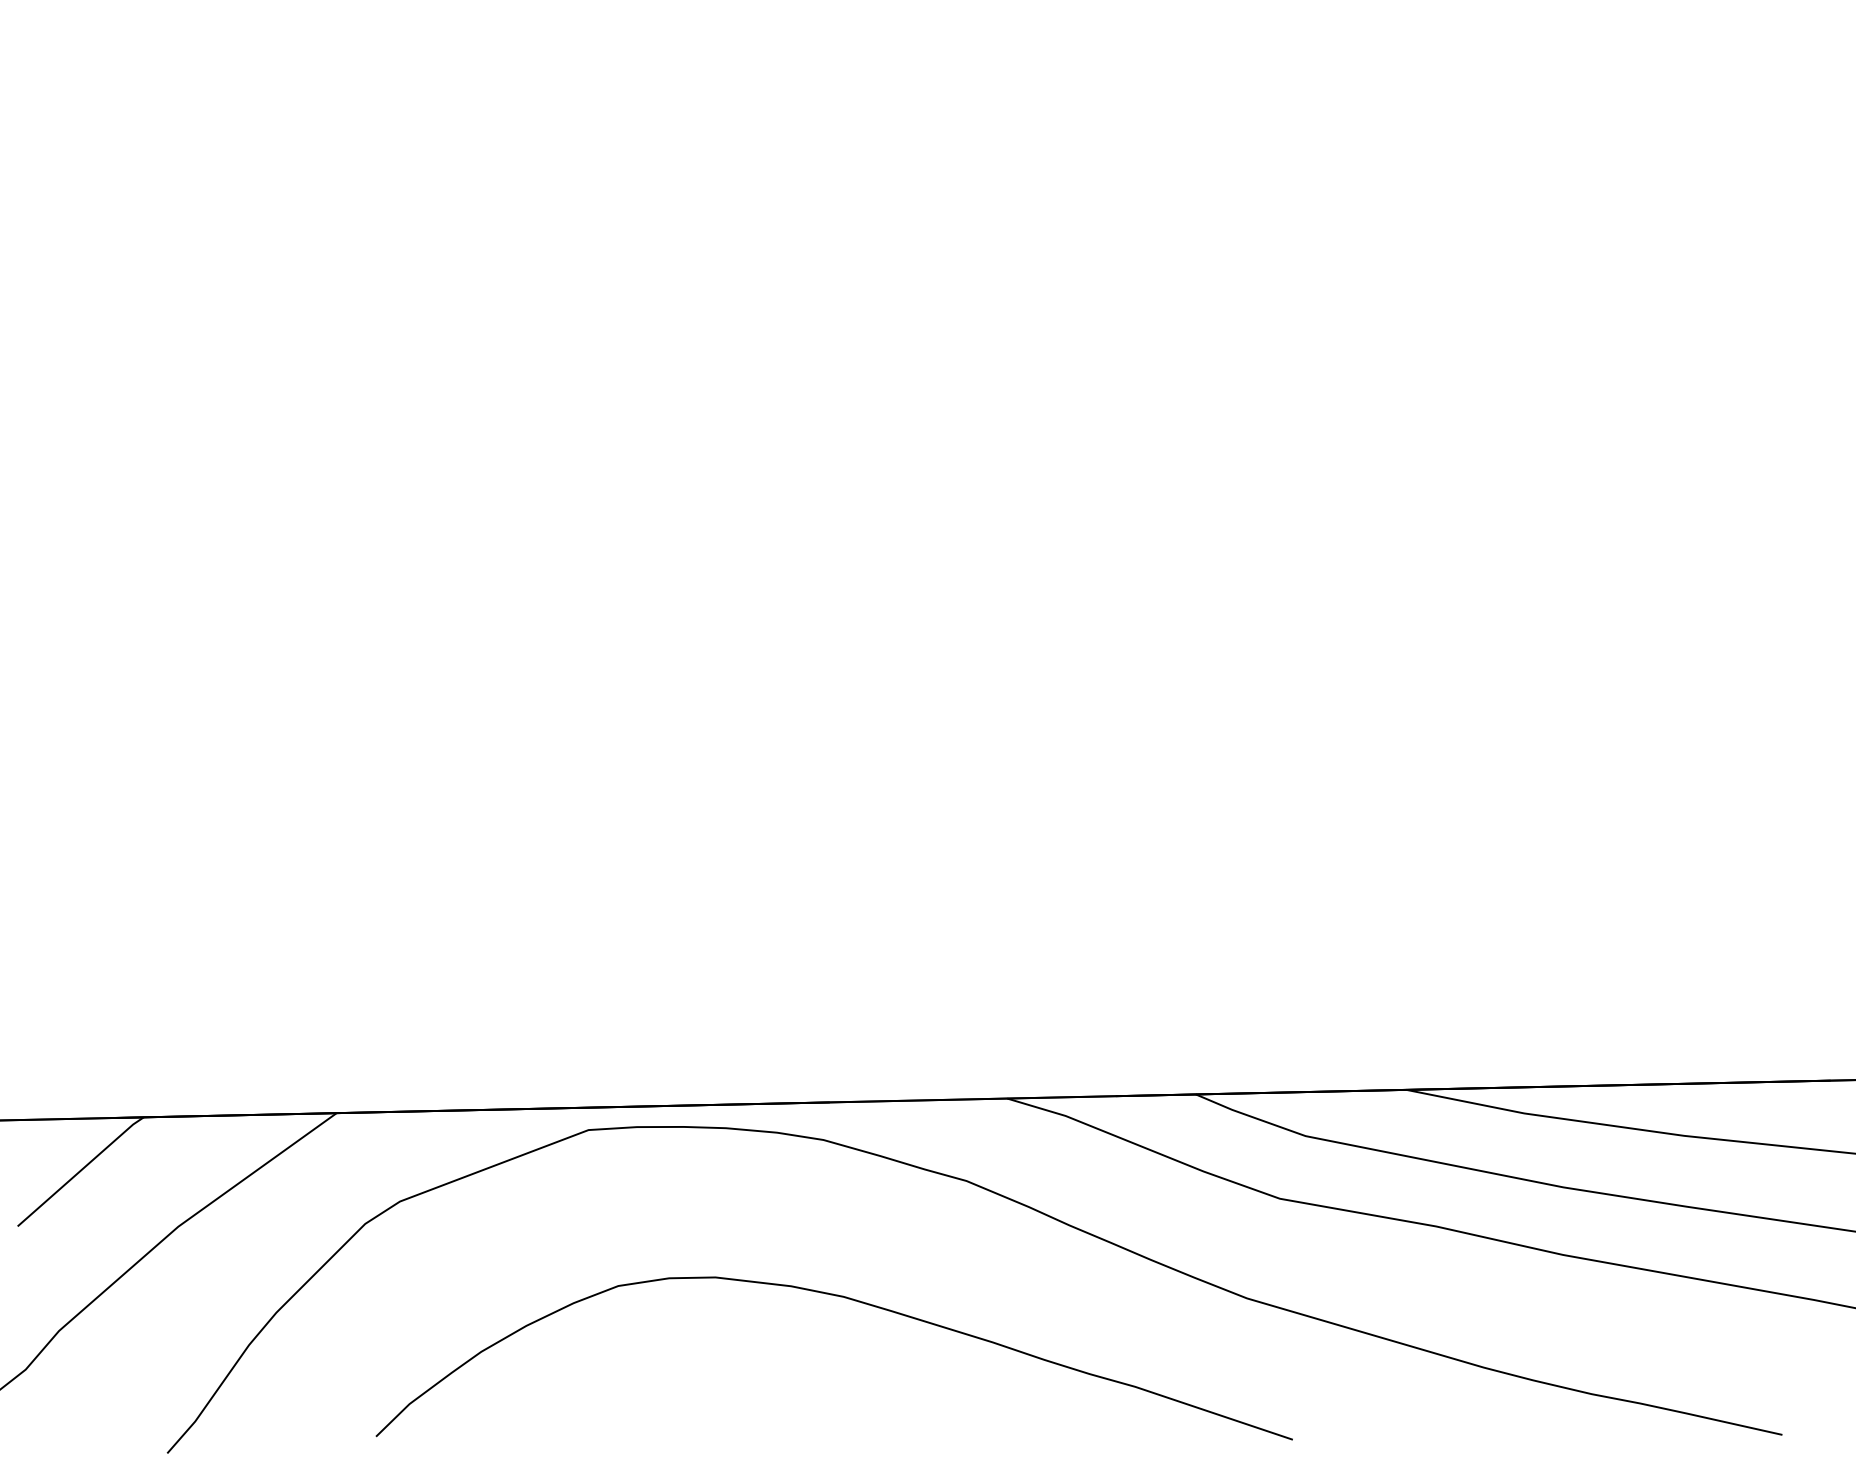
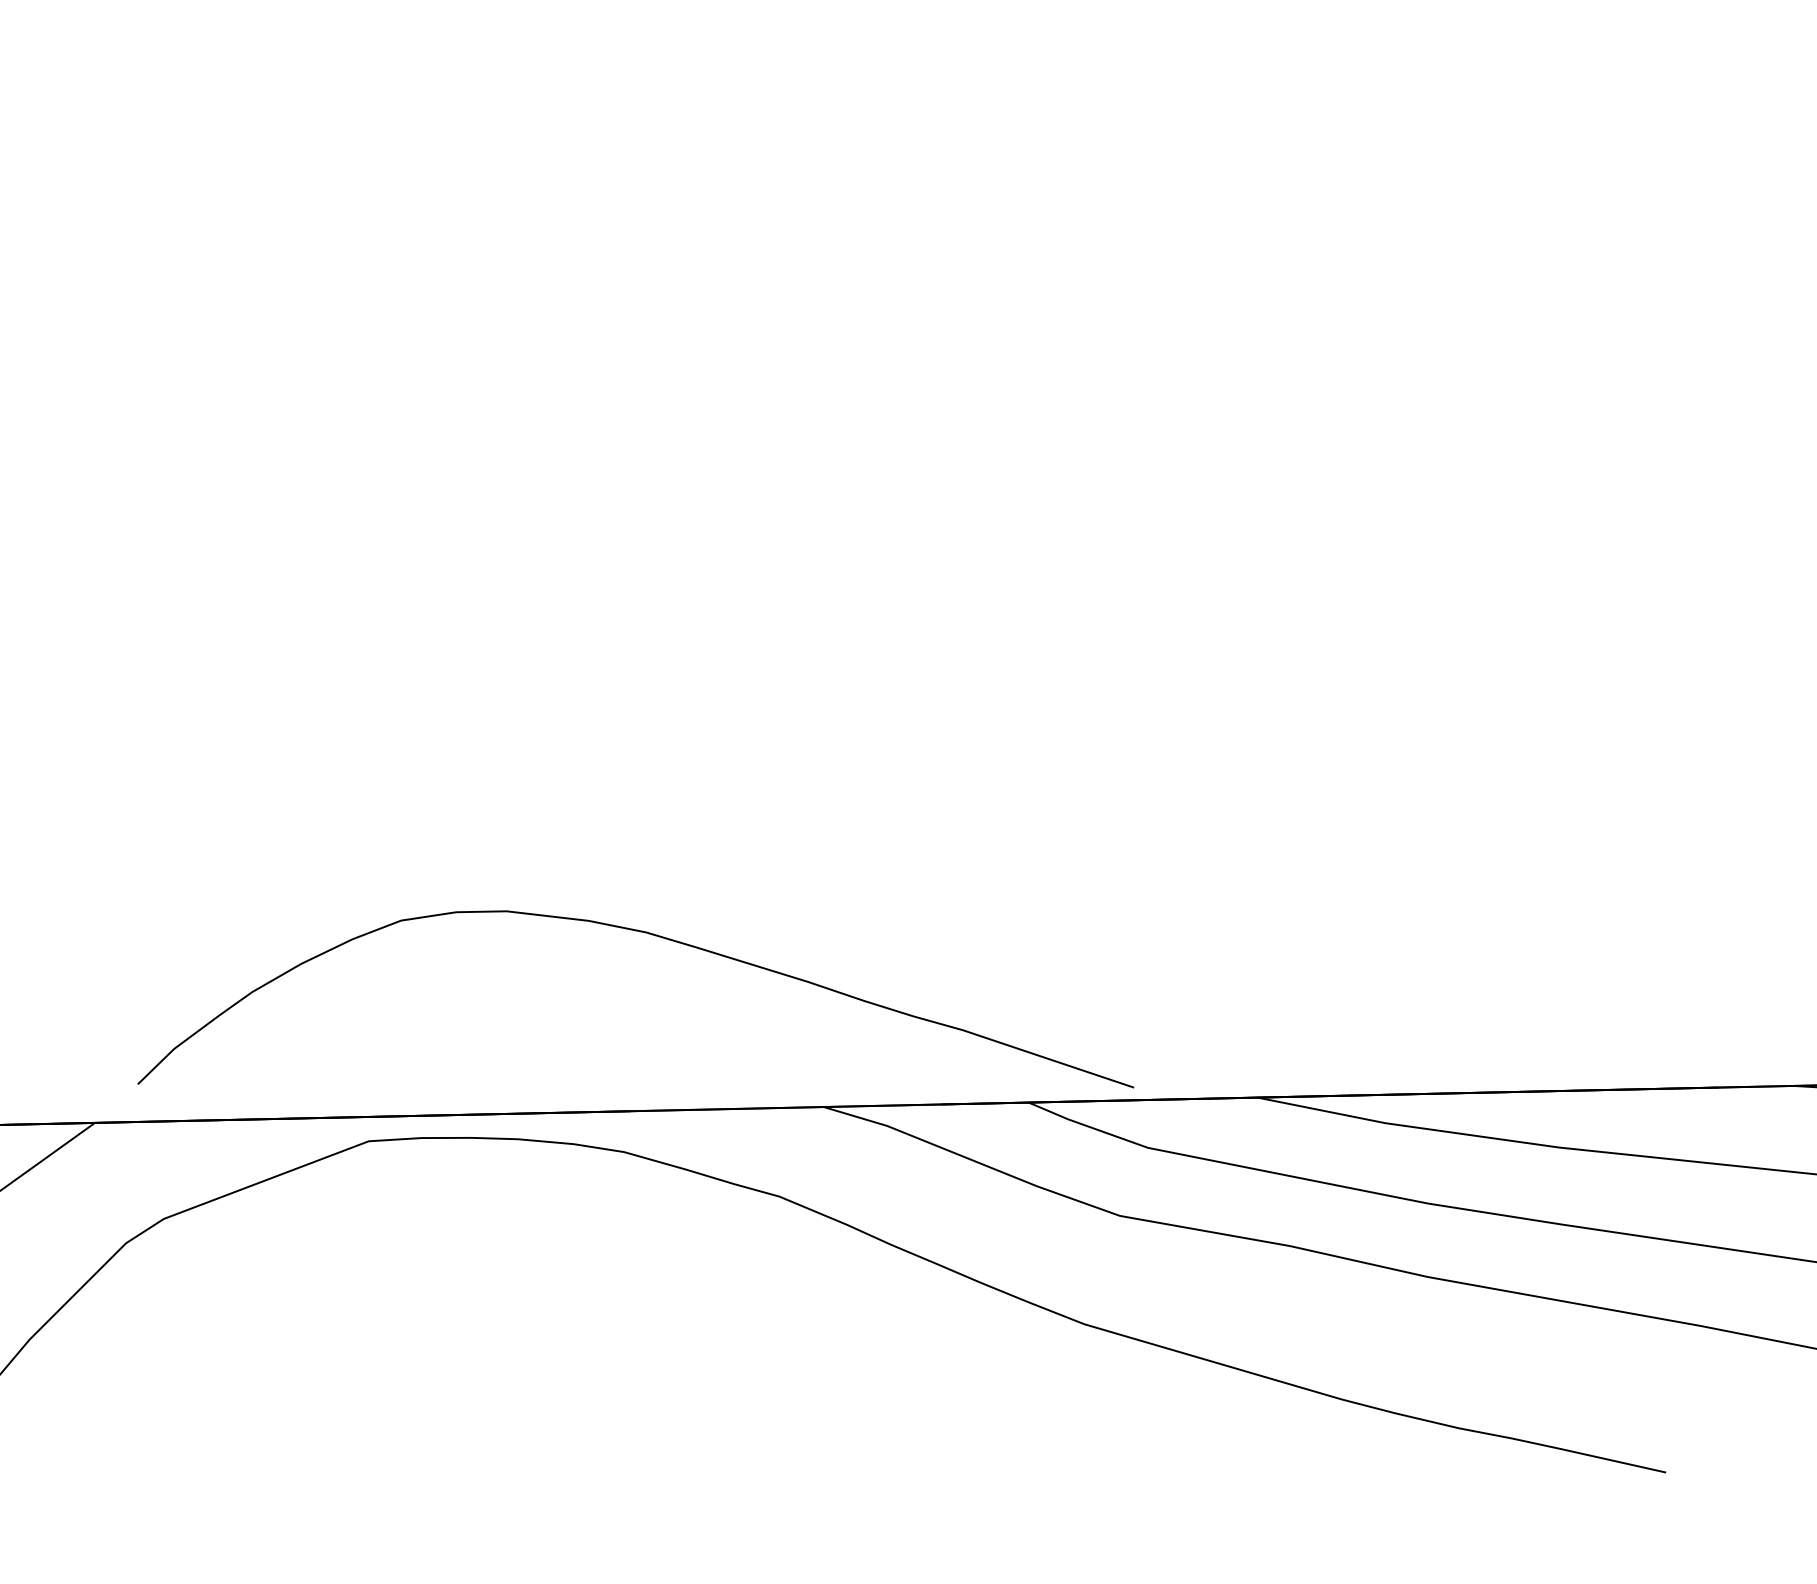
curve: (851, 1300) -> (654, 936), moved

